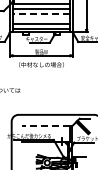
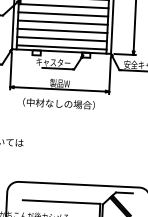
line: (41, 13) -> (62, 22), dashed -> solid
line: (41, 19) -> (62, 31), added
line: (45, 126) -> (60, 202), dashed -> solid

